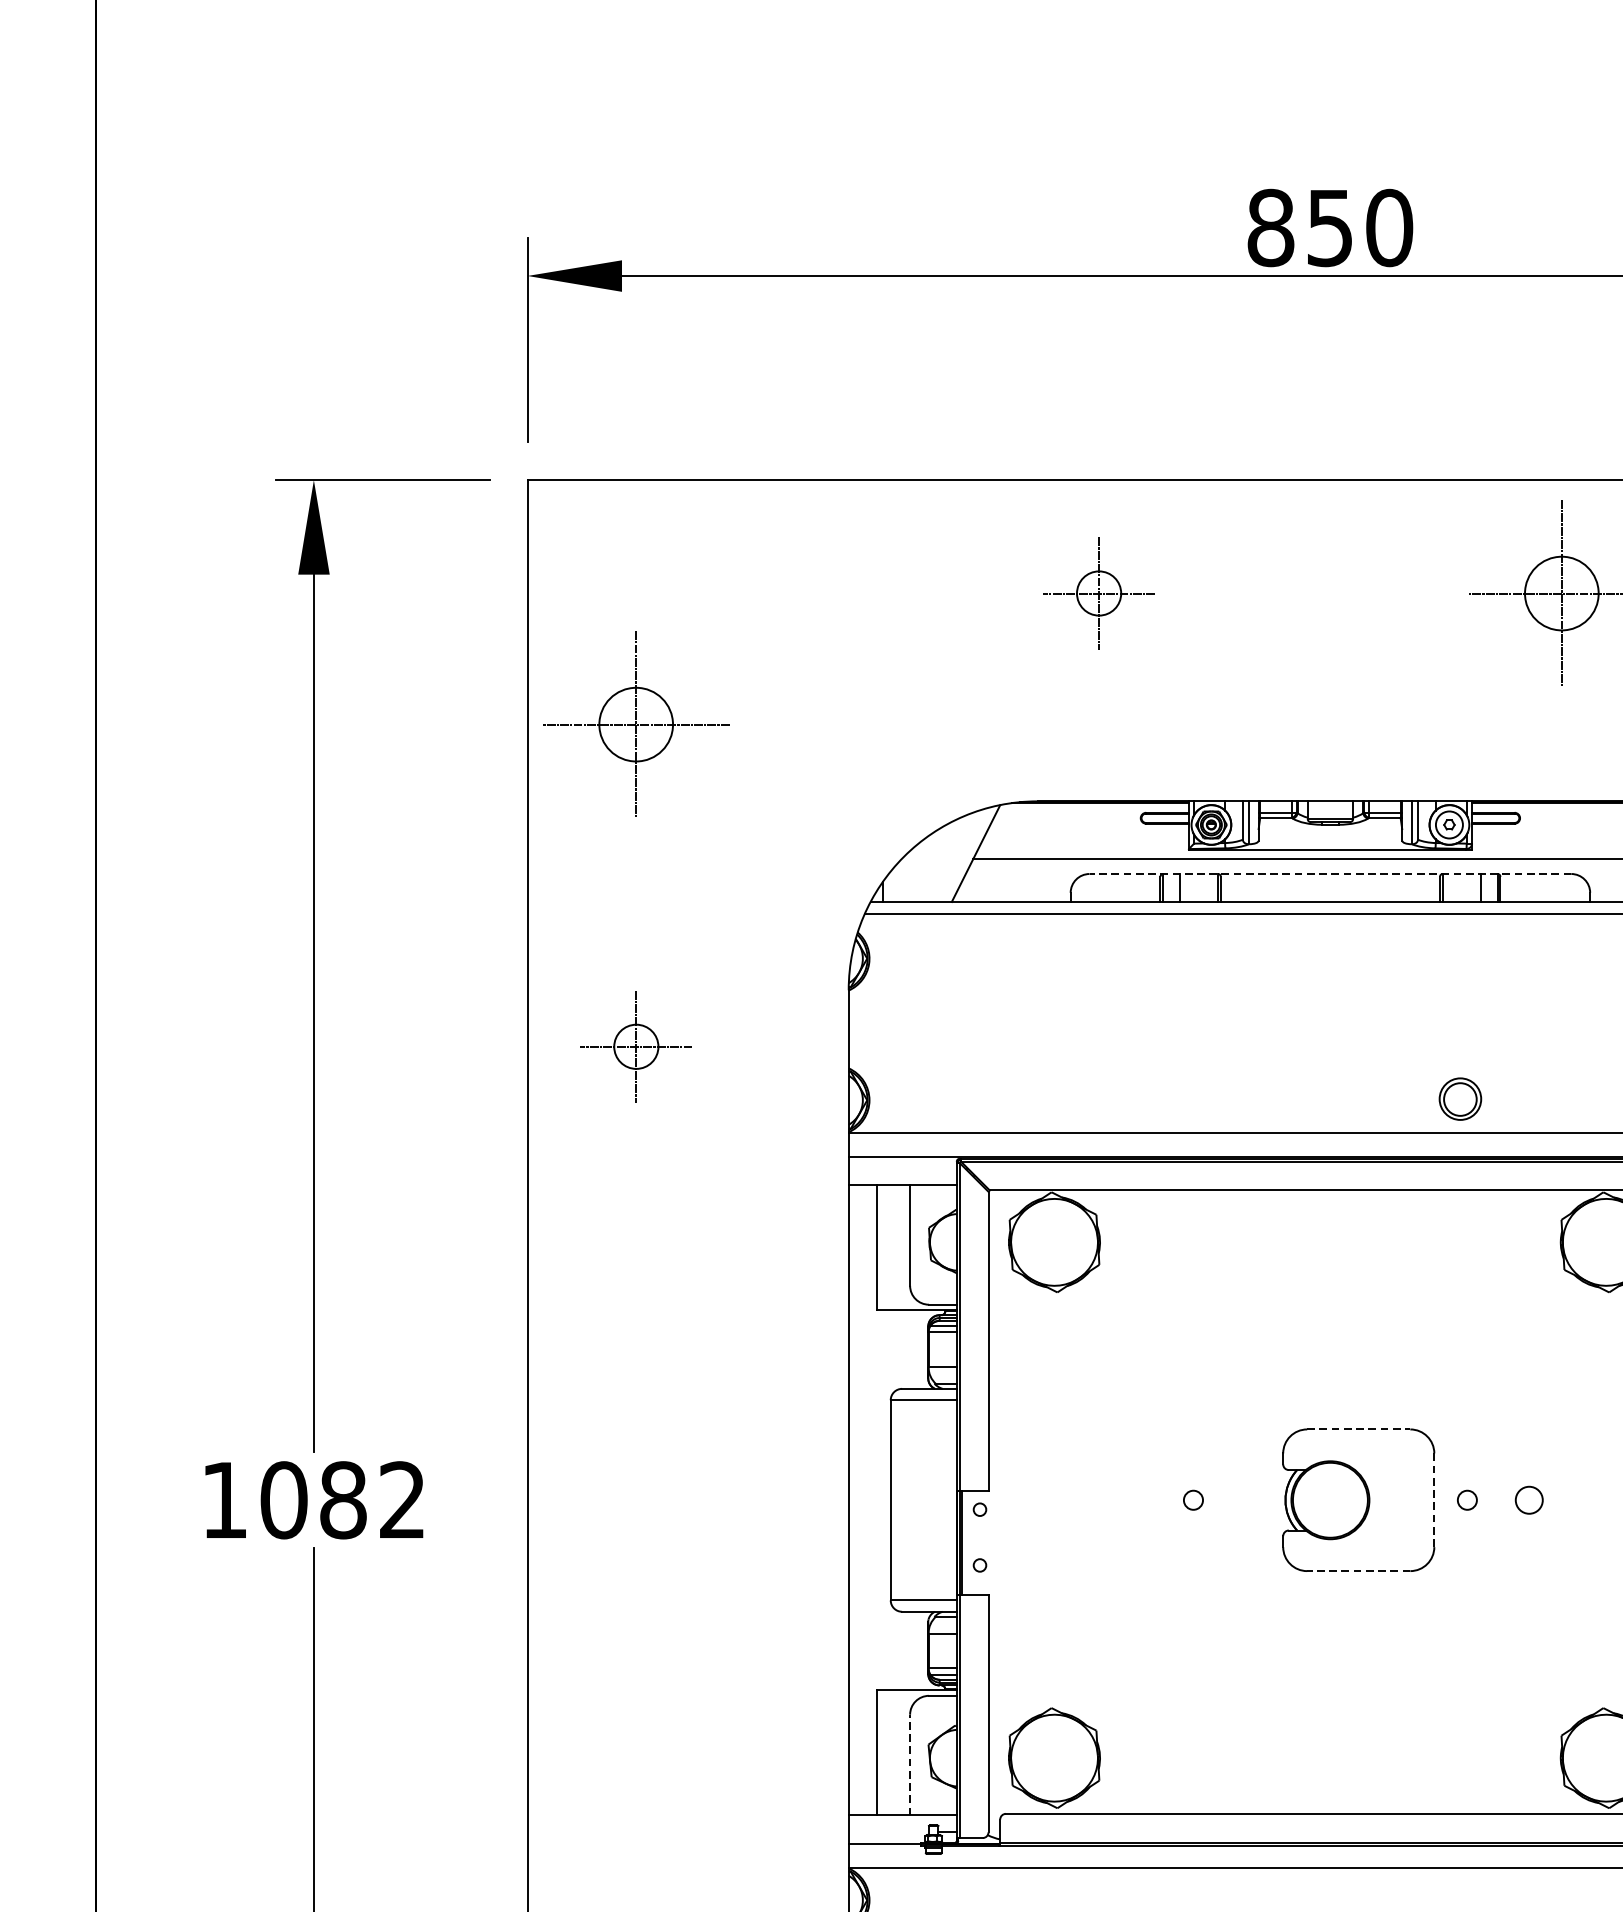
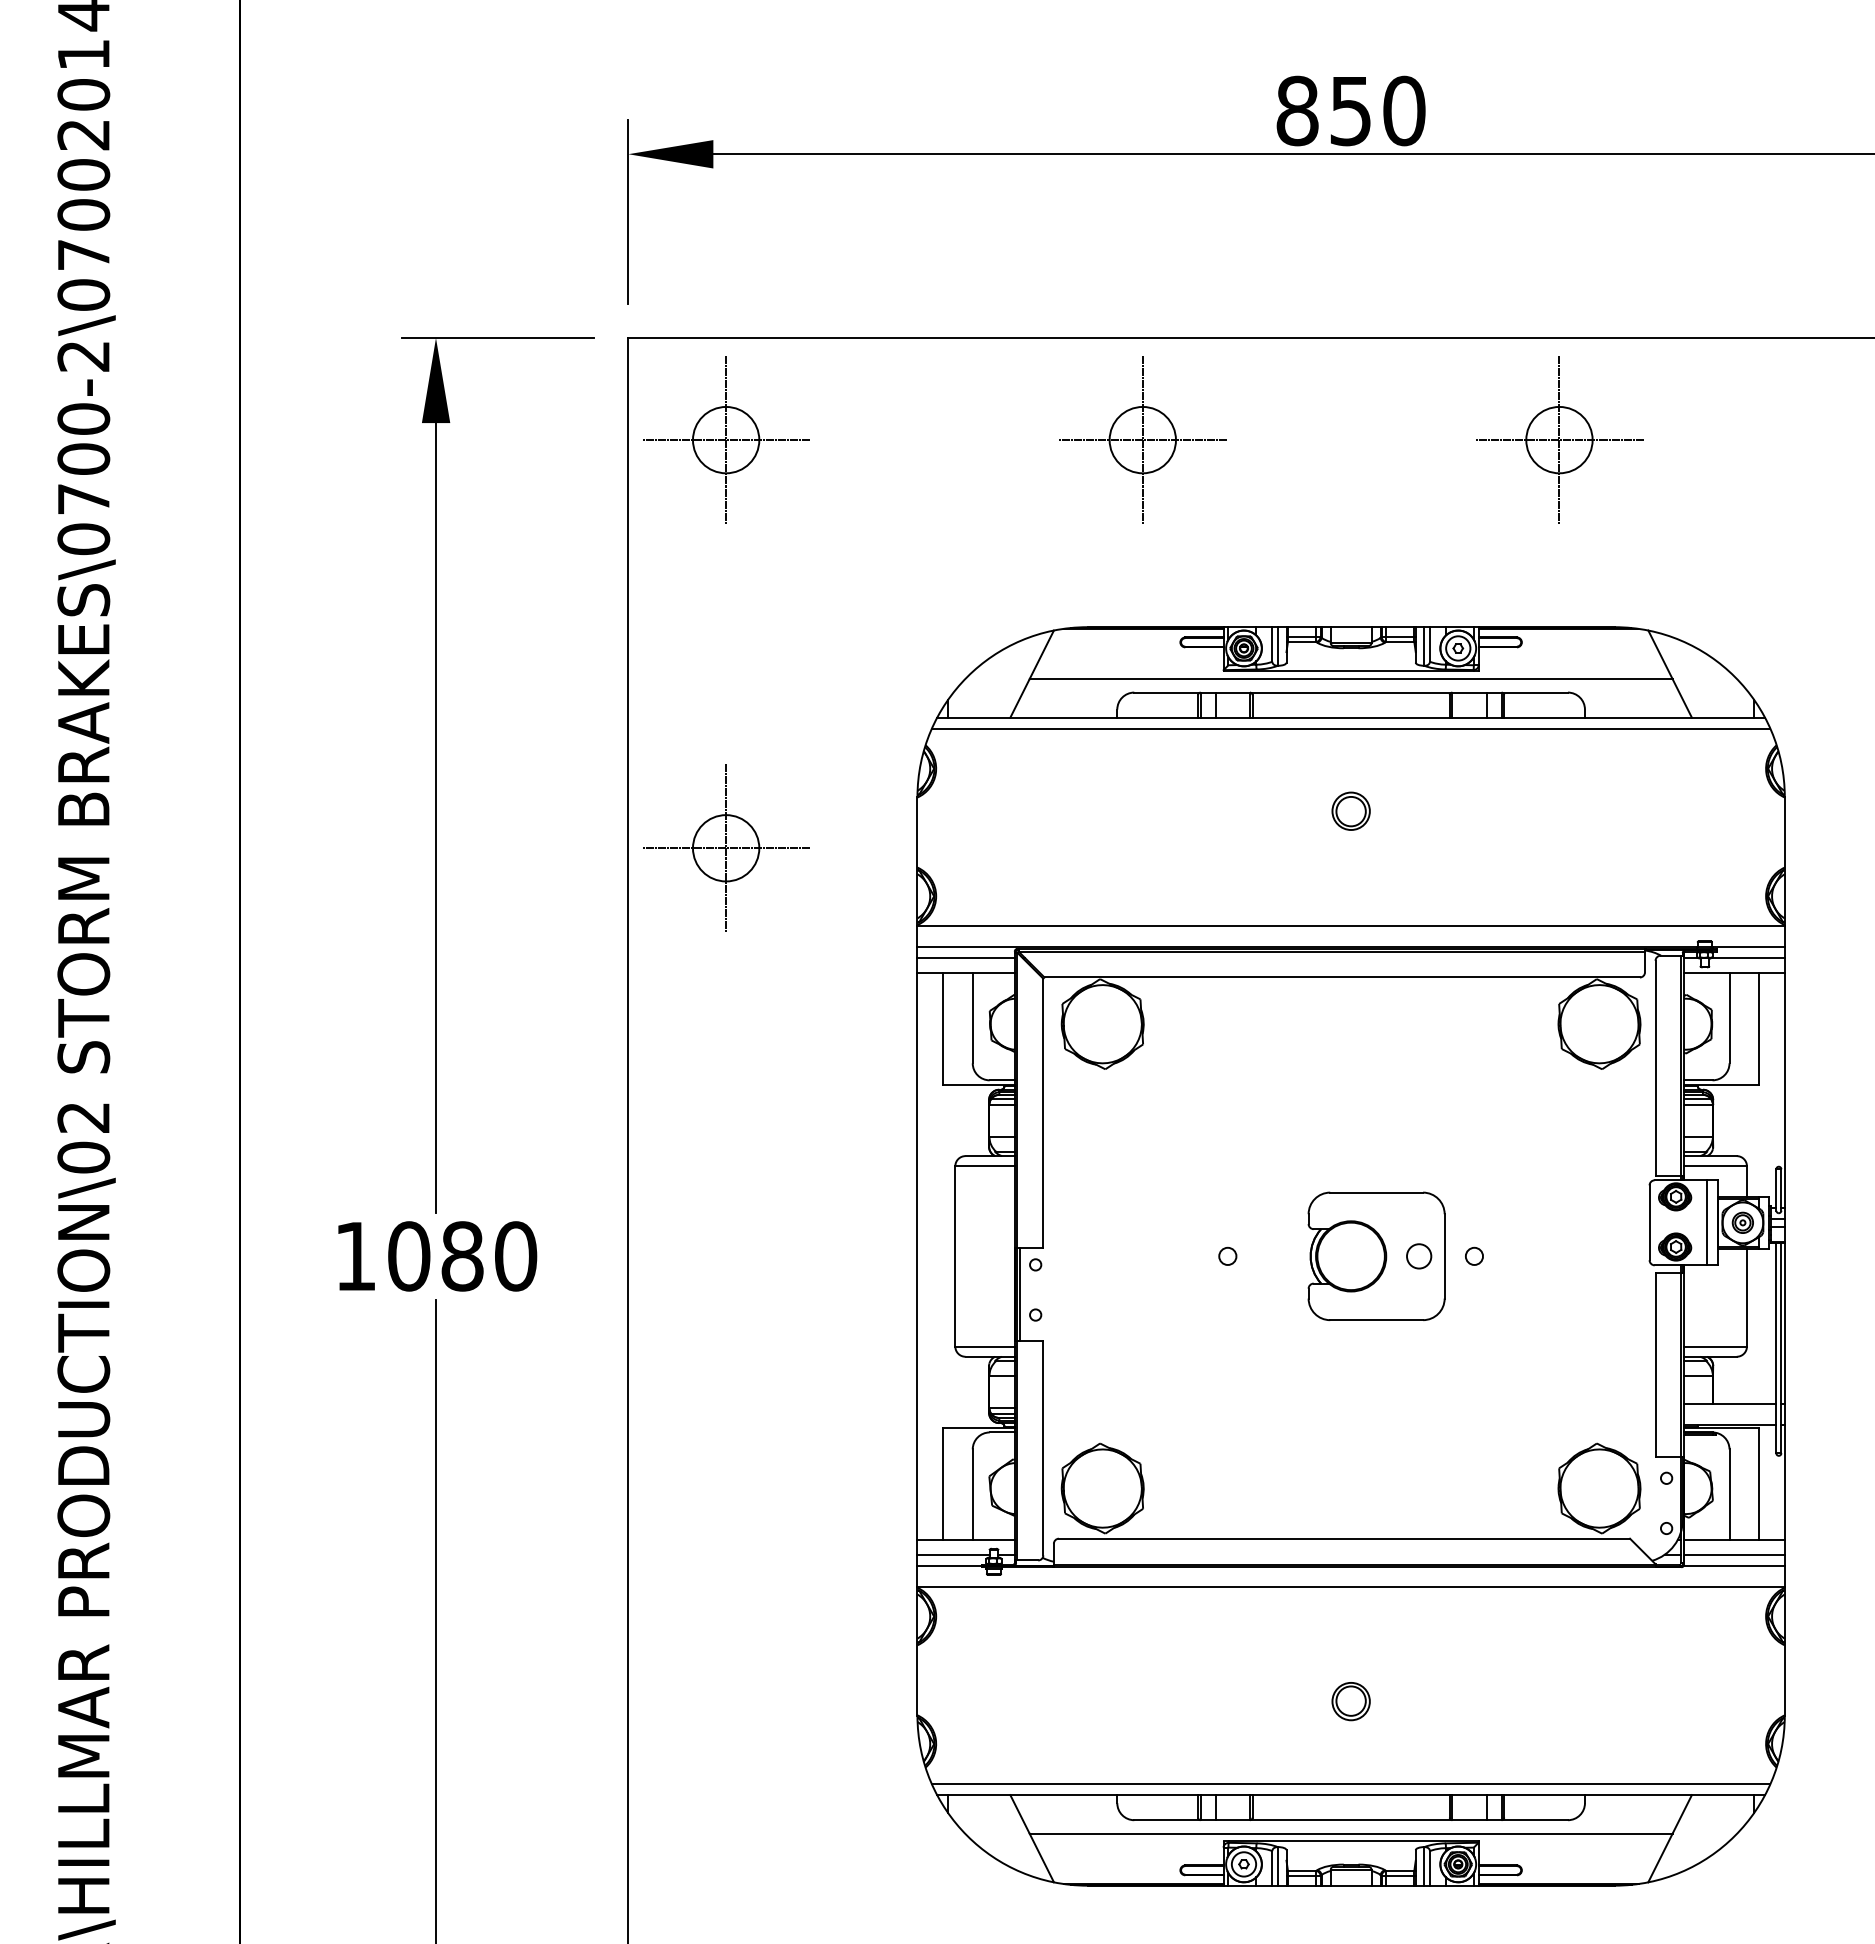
part: (1098, 592) -> (1142, 439), size x1.67
part: (636, 723) -> (726, 439), moved
line: (1330, 873) -> (1351, 692), dashed -> solid
part: (636, 1046) -> (726, 847), size x1.67
part: (1459, 1098) -> (1350, 810), moved
line: (902, 1169) -> (965, 958), added
line: (1359, 1429) -> (1377, 1192), dashed -> solid
text: (403, 1500) -> (516, 1256), 1082 -> 1080
line: (1434, 1500) -> (1444, 1256), dashed -> solid
circle: (1529, 1500) -> (1419, 1256), moved
line: (1358, 1571) -> (1376, 1320), dashed -> solid
line: (909, 1764) -> (972, 1494), dashed -> solid
line: (888, 1831) -> (953, 1554), added

